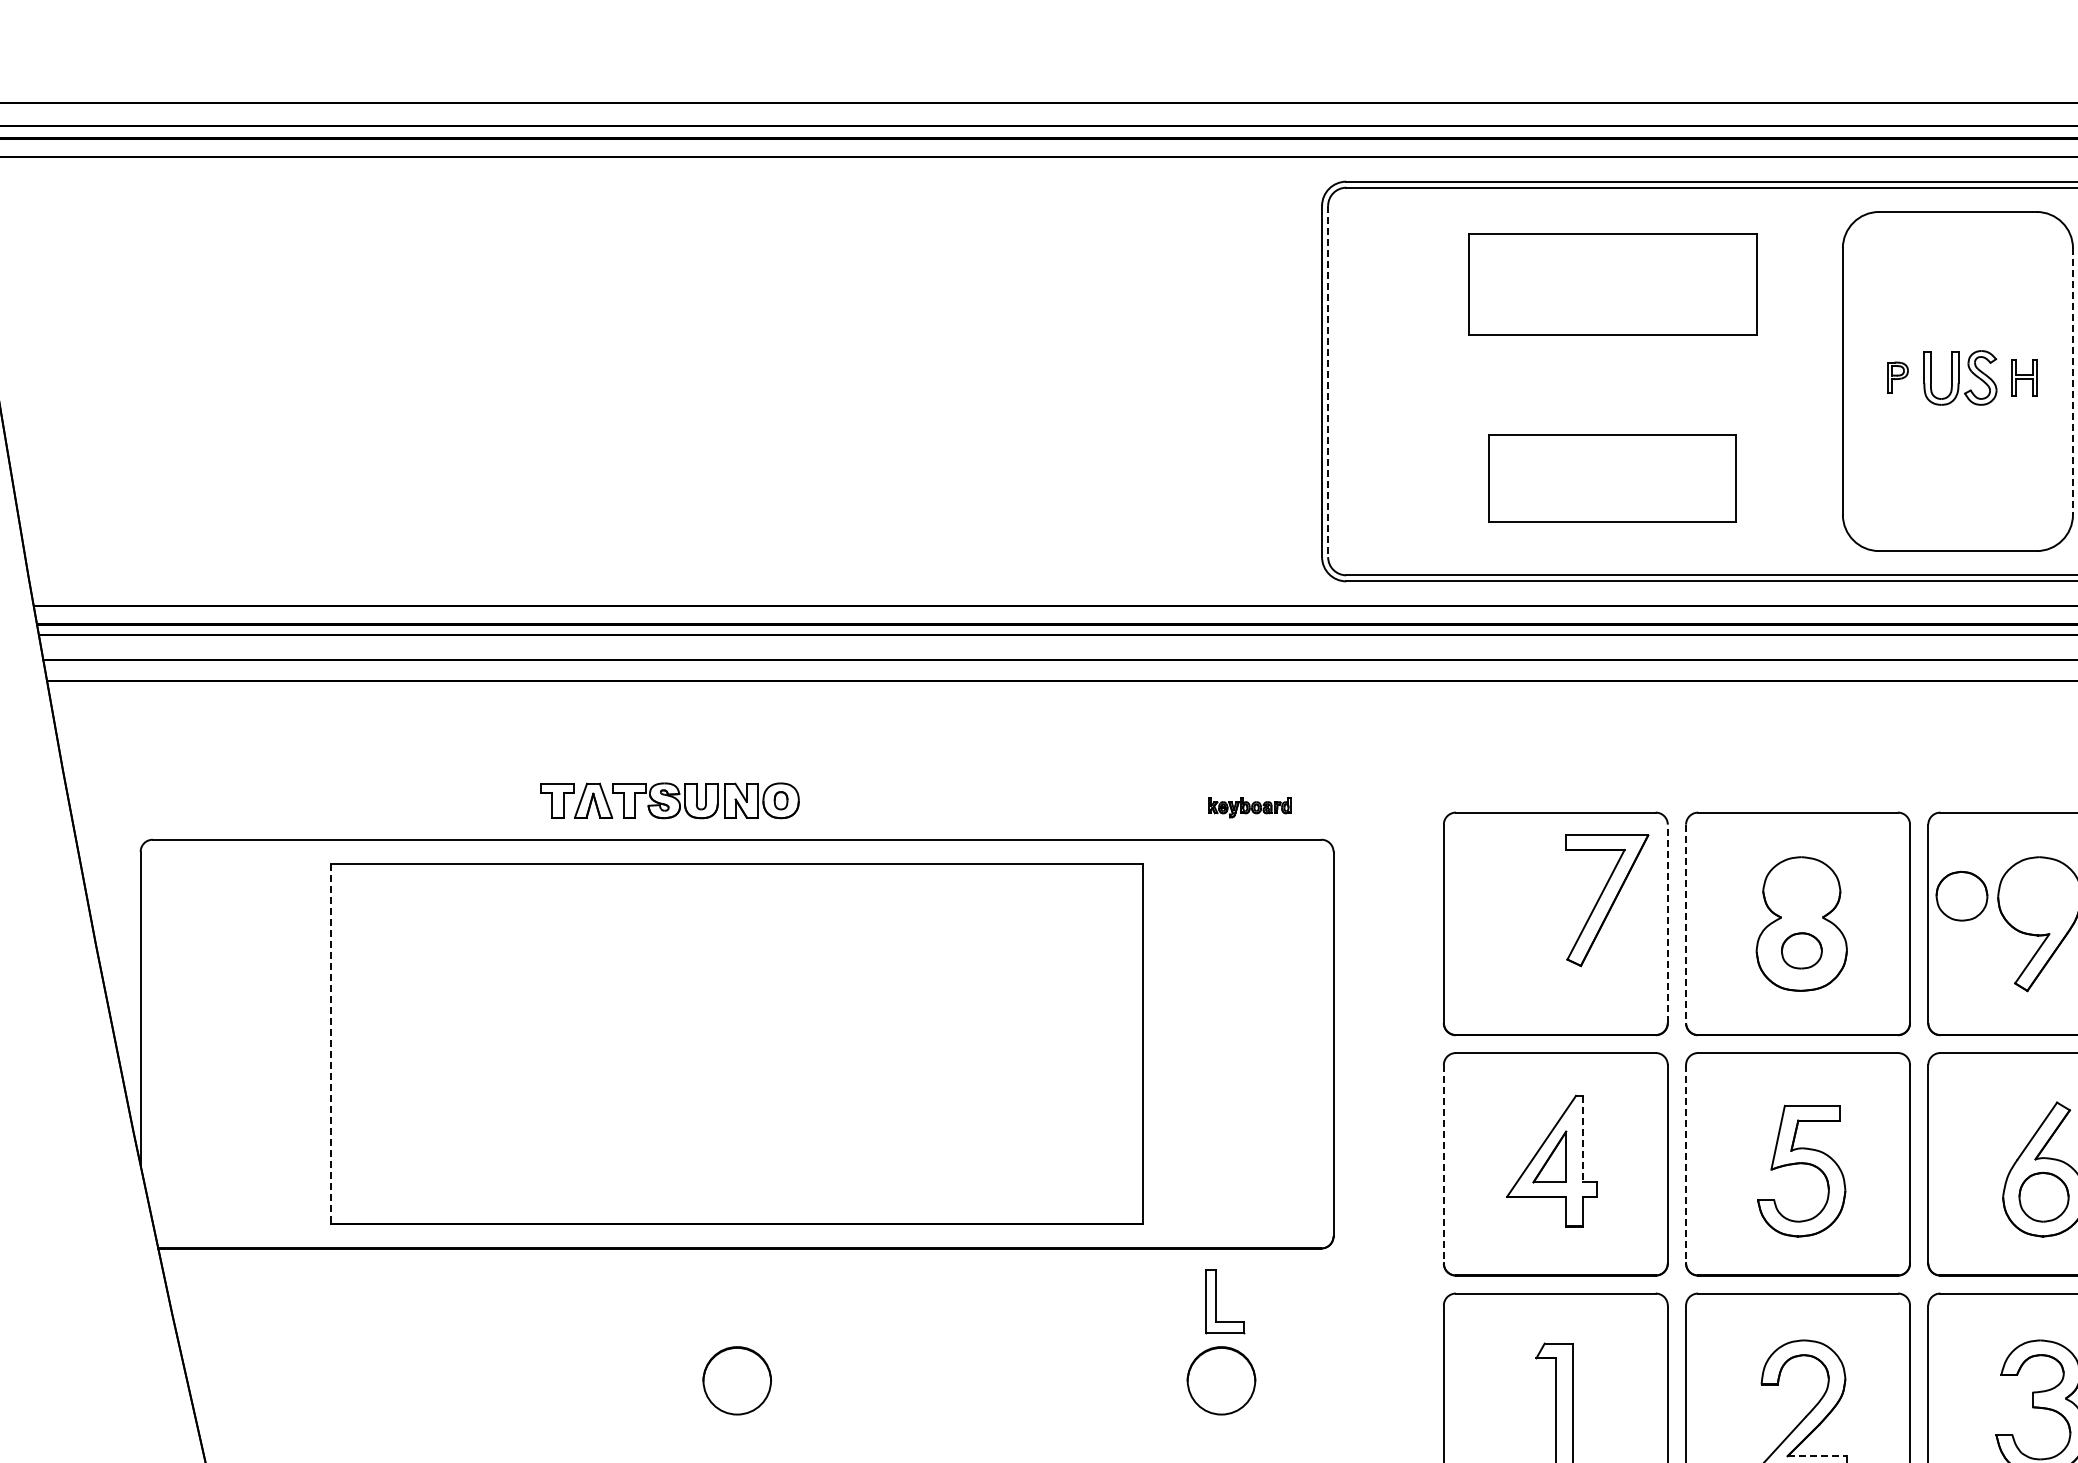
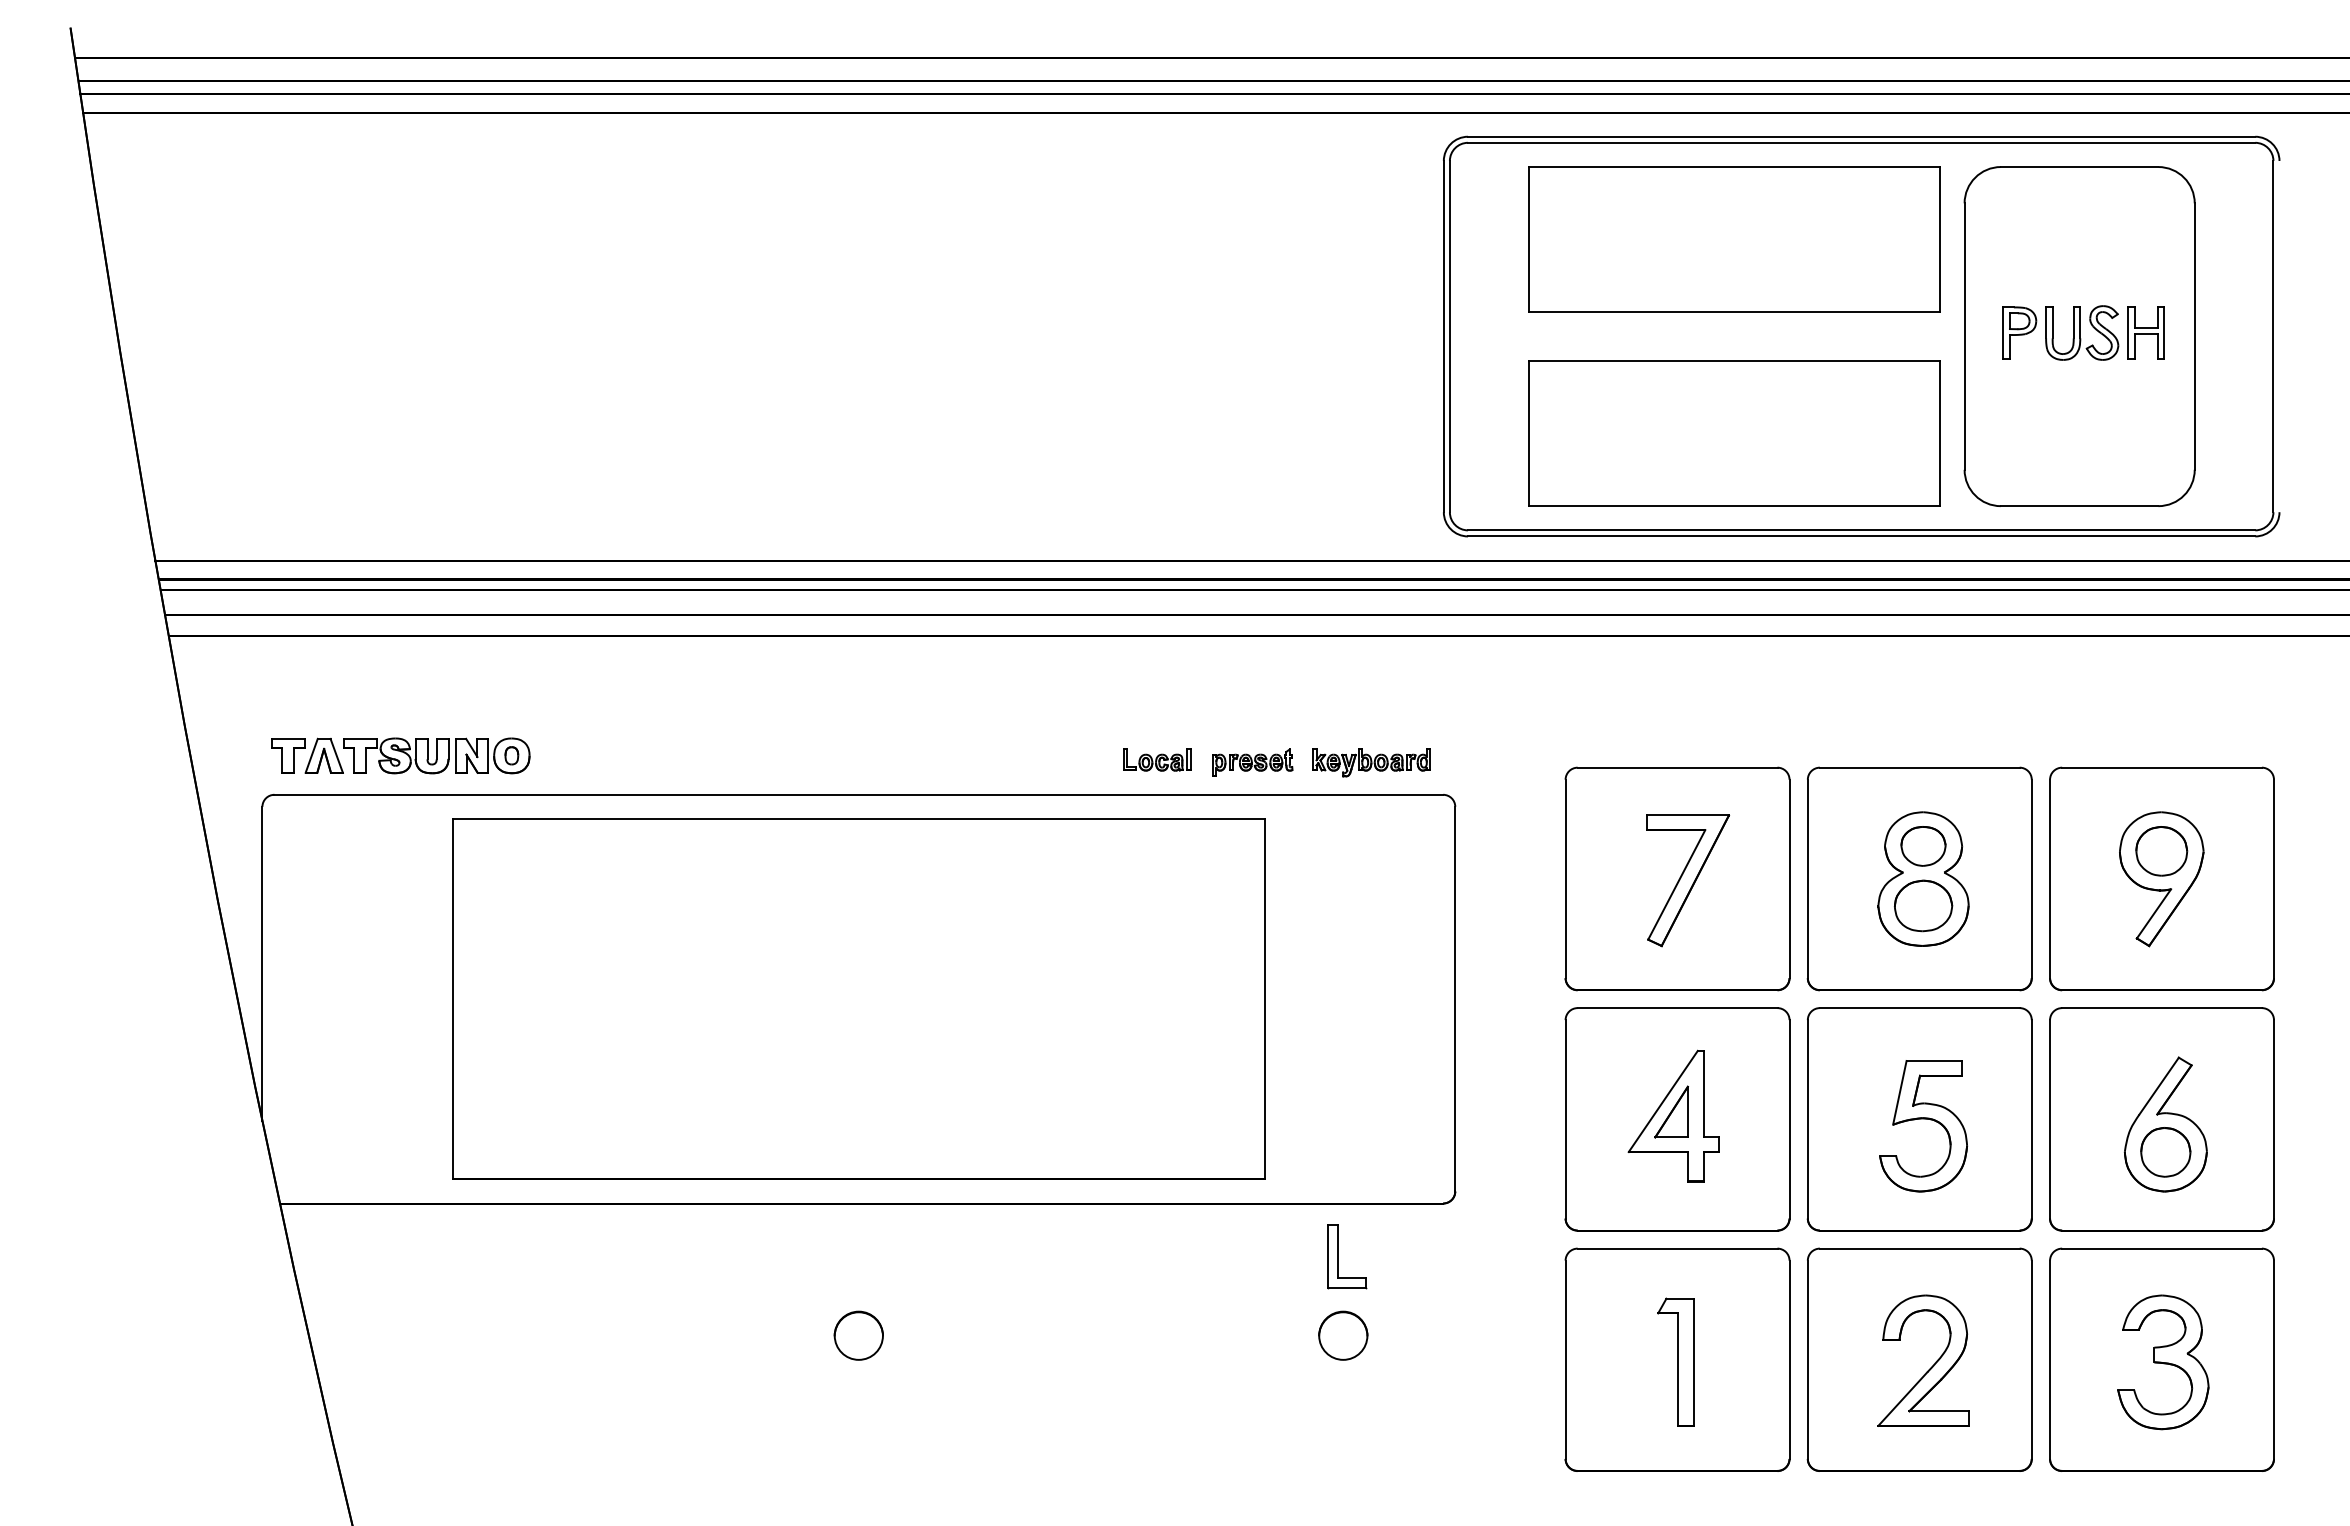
part: (1612, 284) -> (1734, 239), size x1.43
part: (1897, 377) -> (2019, 332), size x1.67
part: (2023, 377) -> (2145, 332), size x1.43
line: (1327, 381) -> (1449, 336), dashed -> solid
line: (2072, 382) -> (2194, 337), dashed -> solid
part: (1612, 478) -> (1734, 433), size x1.67
part: (669, 800) -> (400, 755), moved
part: (1035, 804) -> (1157, 759), added
part: (1130, 807) -> (1252, 762), added
part: (1249, 807) -> (1371, 762), size x1.43
part: (1801, 891) -> (1923, 846), added
part: (1961, 896) -> (2161, 851), moved
part: (1607, 900) -> (1688, 880), moved
line: (1667, 923) -> (1789, 878), dashed -> solid
line: (1685, 924) -> (1807, 879), dashed -> solid
part: (1801, 950) -> (1923, 905), size x1.43
line: (331, 1044) -> (453, 999), dashed -> solid
line: (1582, 1139) -> (1704, 1094), dashed -> solid
line: (1443, 1164) -> (1565, 1119), dashed -> solid
line: (1685, 1164) -> (1807, 1119), dashed -> solid
circle: (736, 1380) -> (858, 1335), size x0.71
circle: (1221, 1380) -> (1343, 1335), size x0.71
line: (1817, 1456) -> (1939, 1411), dashed -> solid

